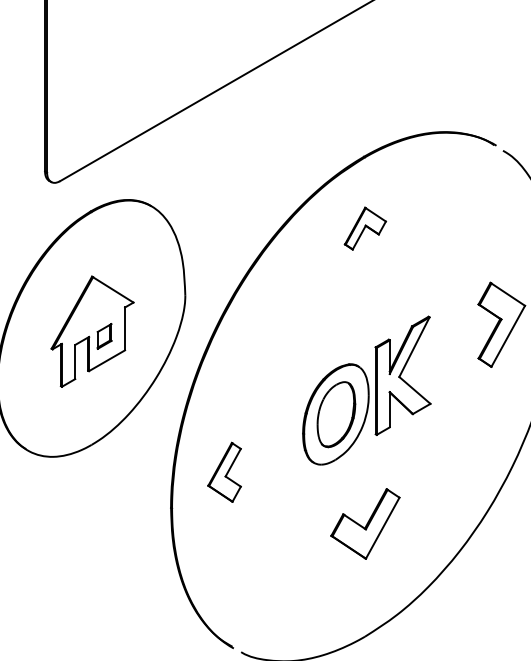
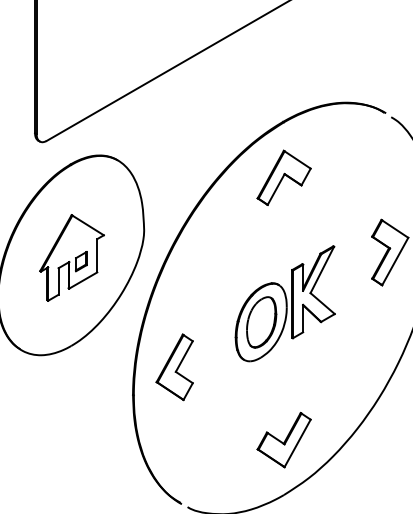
part: (365, 228) -> (284, 177), size x1.67
part: (224, 472) -> (174, 367), size x1.43
part: (365, 523) -> (284, 439), moved

